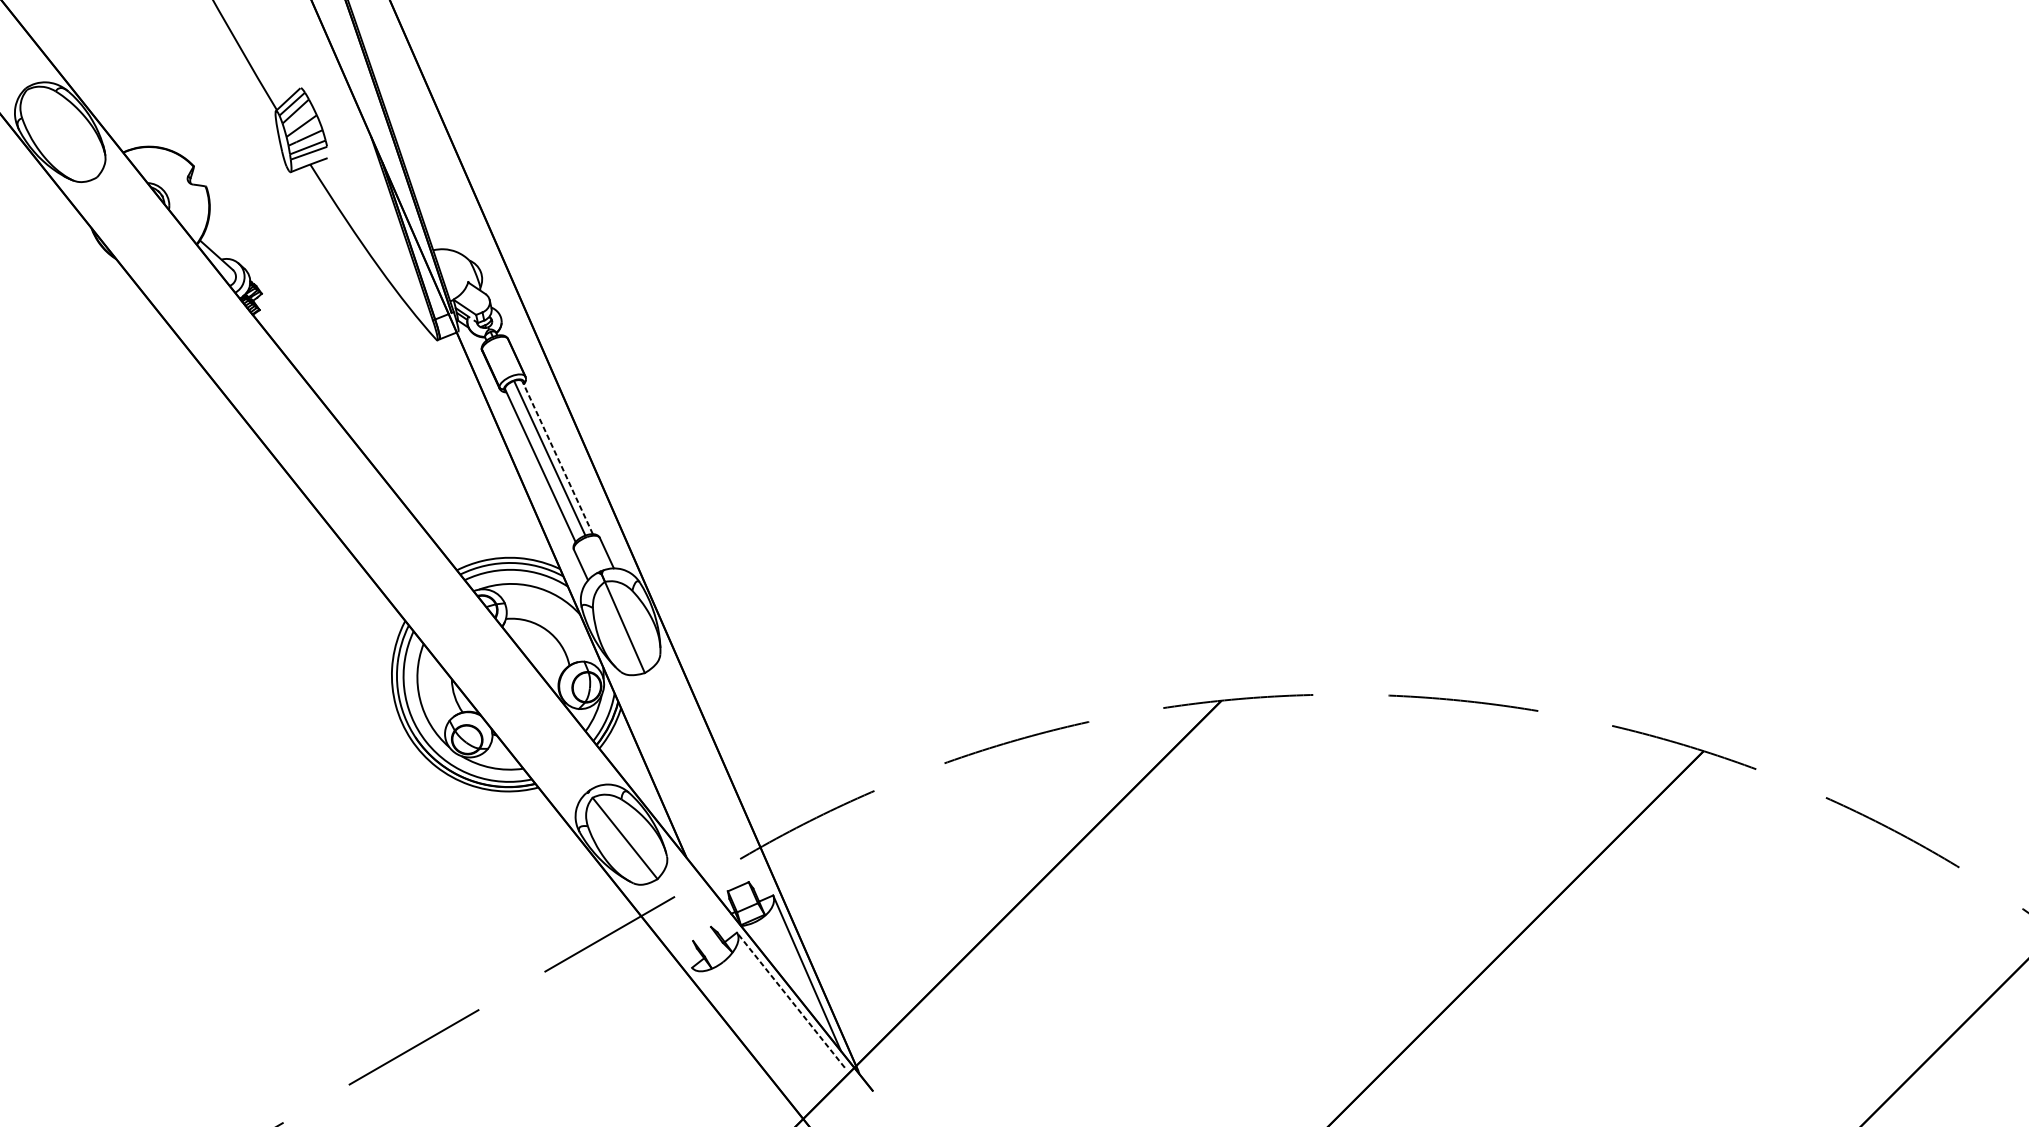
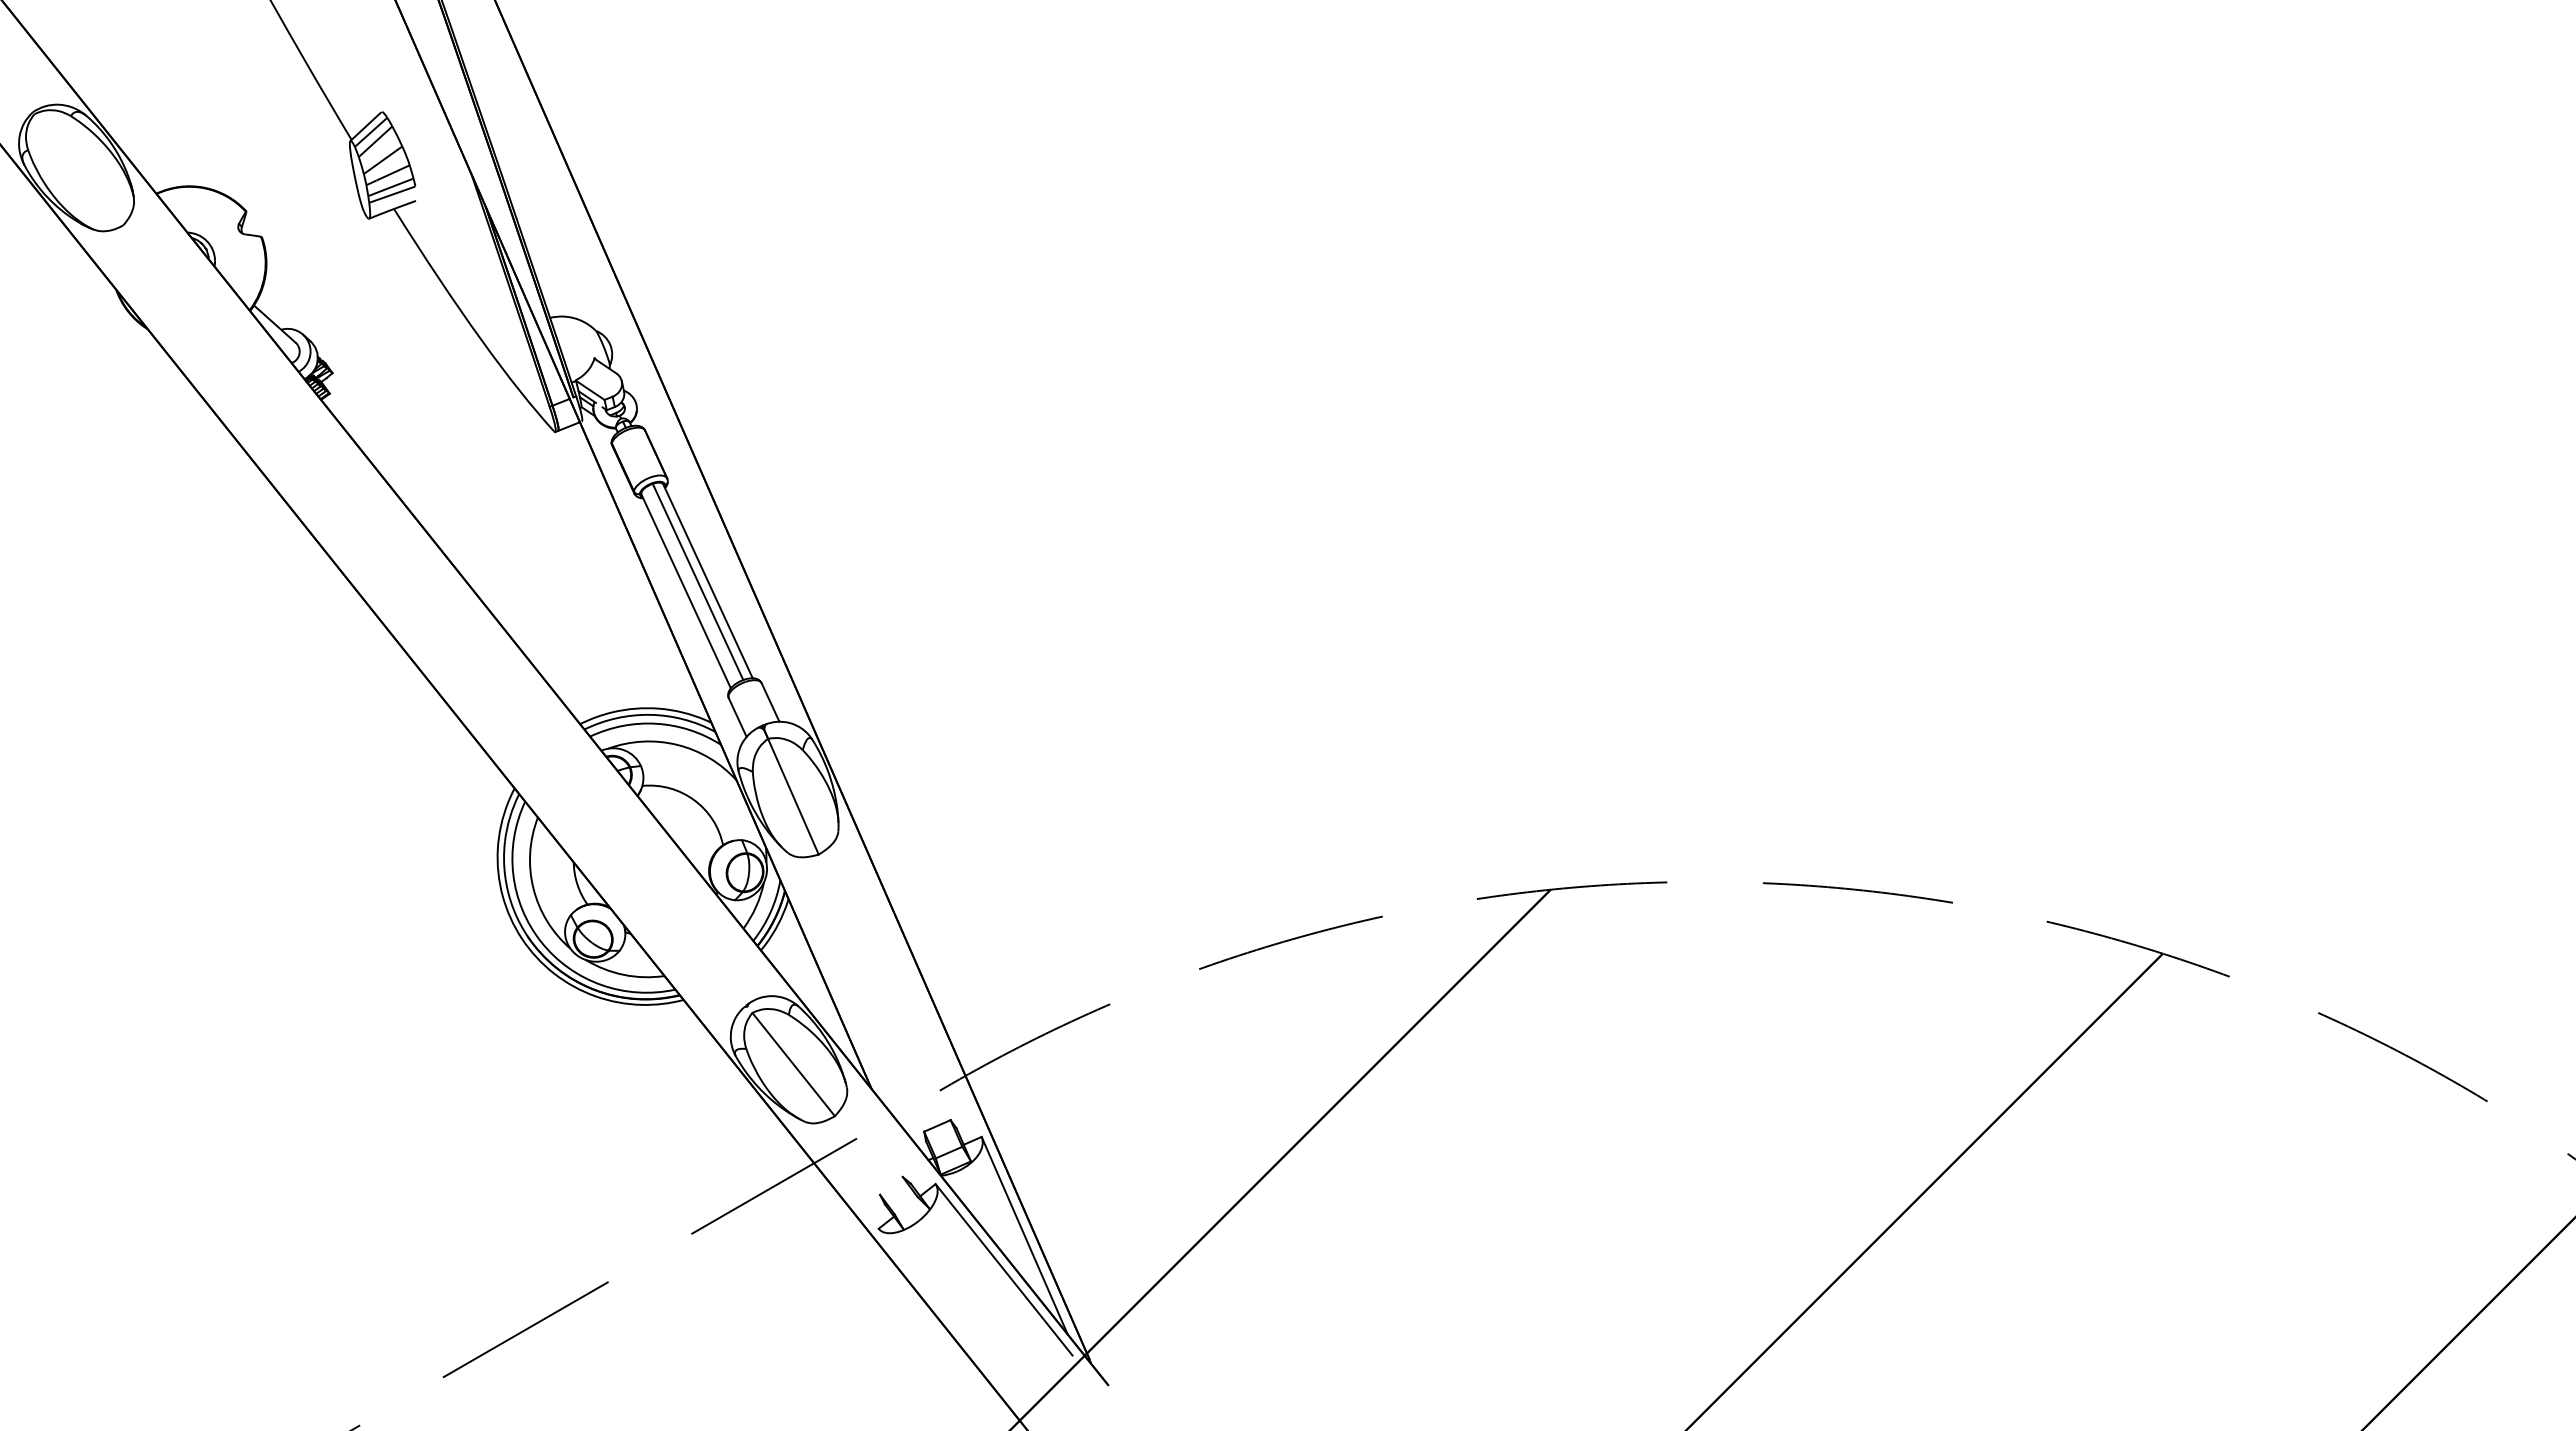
line: (558, 457) -> (708, 581), dashed -> solid
line: (791, 999) -> (1004, 1269), dashed -> solid

